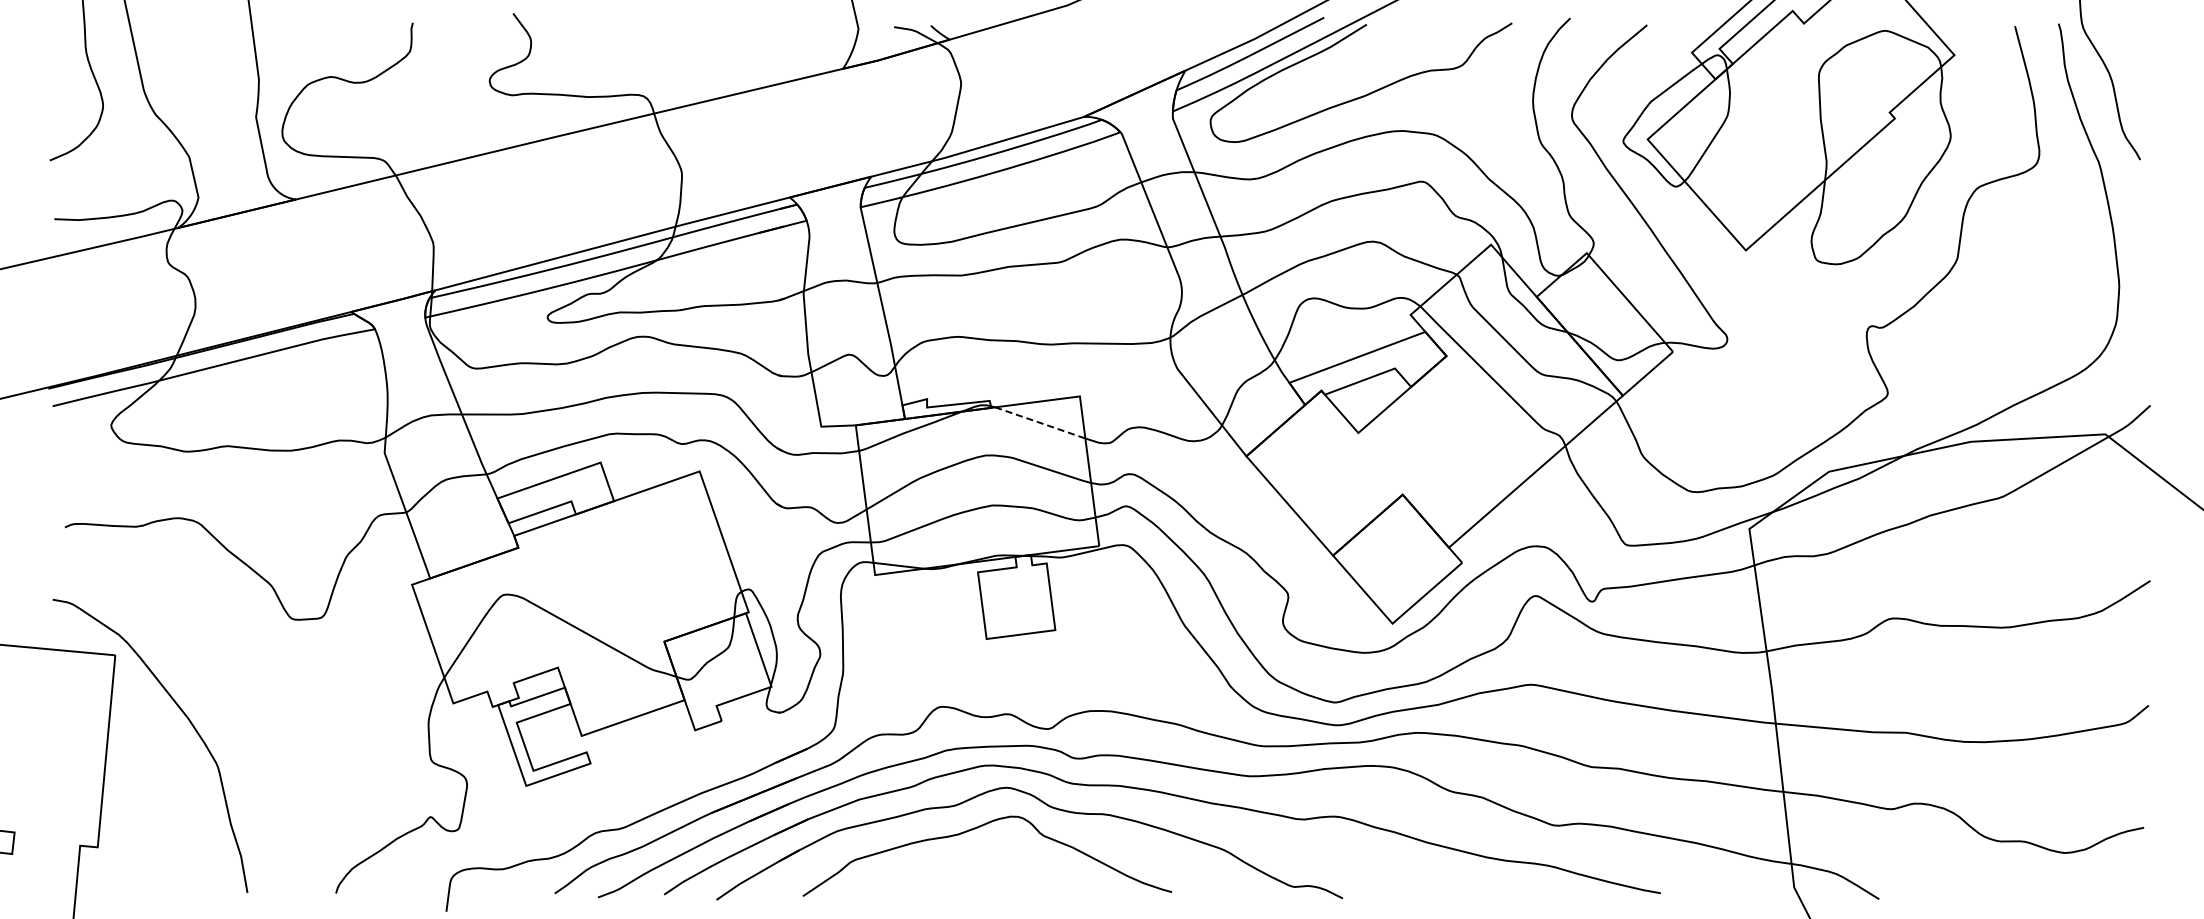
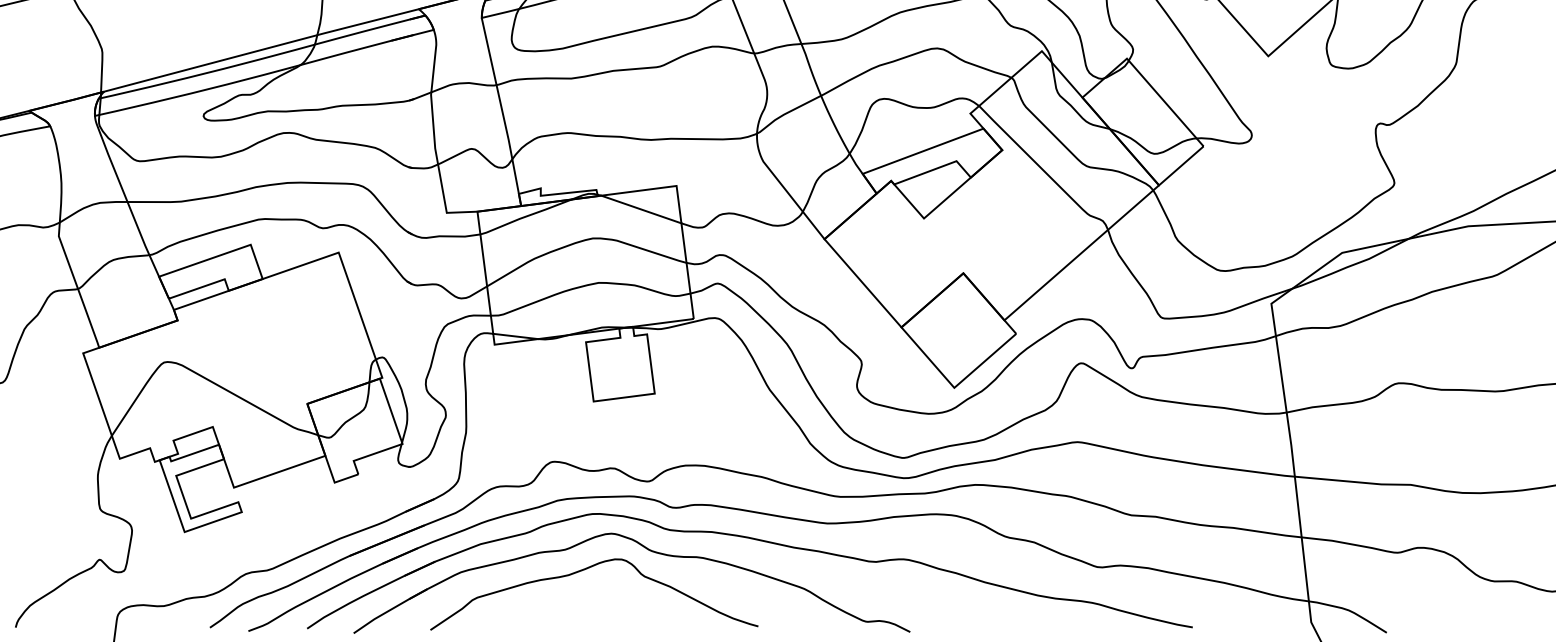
line: (1040, 422) -> (641, 209), dashed -> solid

